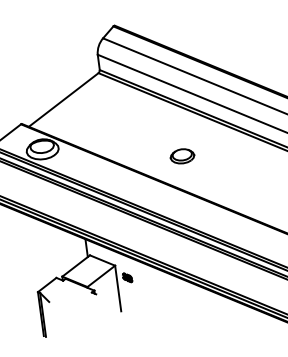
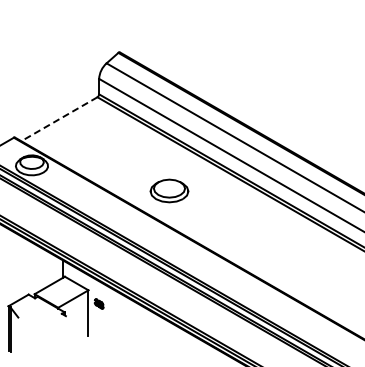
line: (63, 100) -> (59, 119), solid -> dashed
part: (182, 156) -> (169, 190), size x1.6

